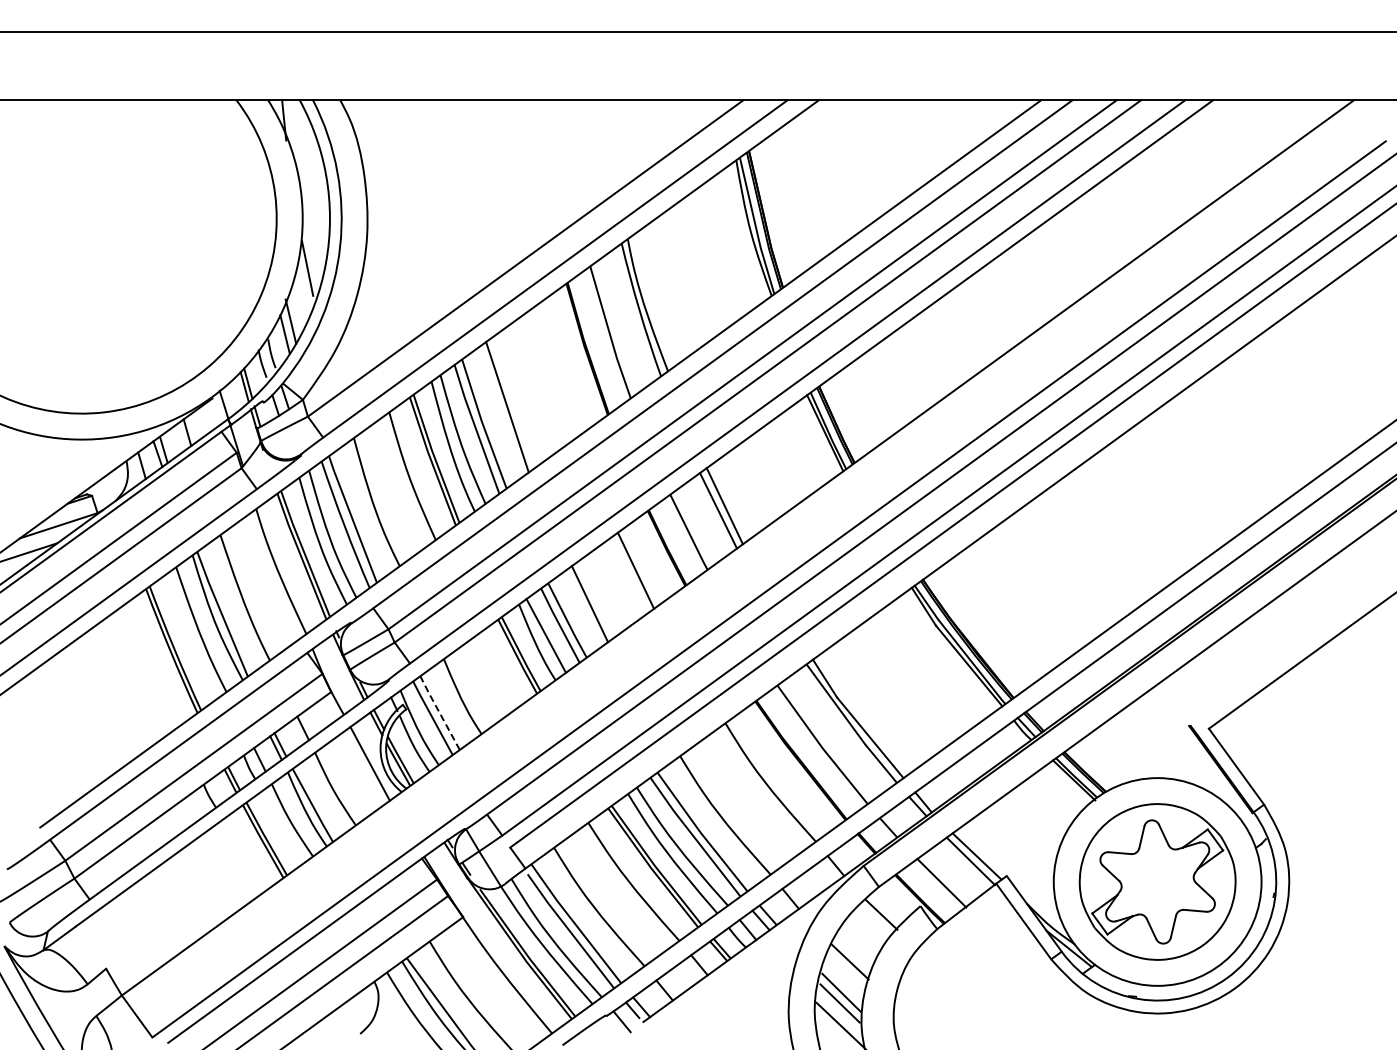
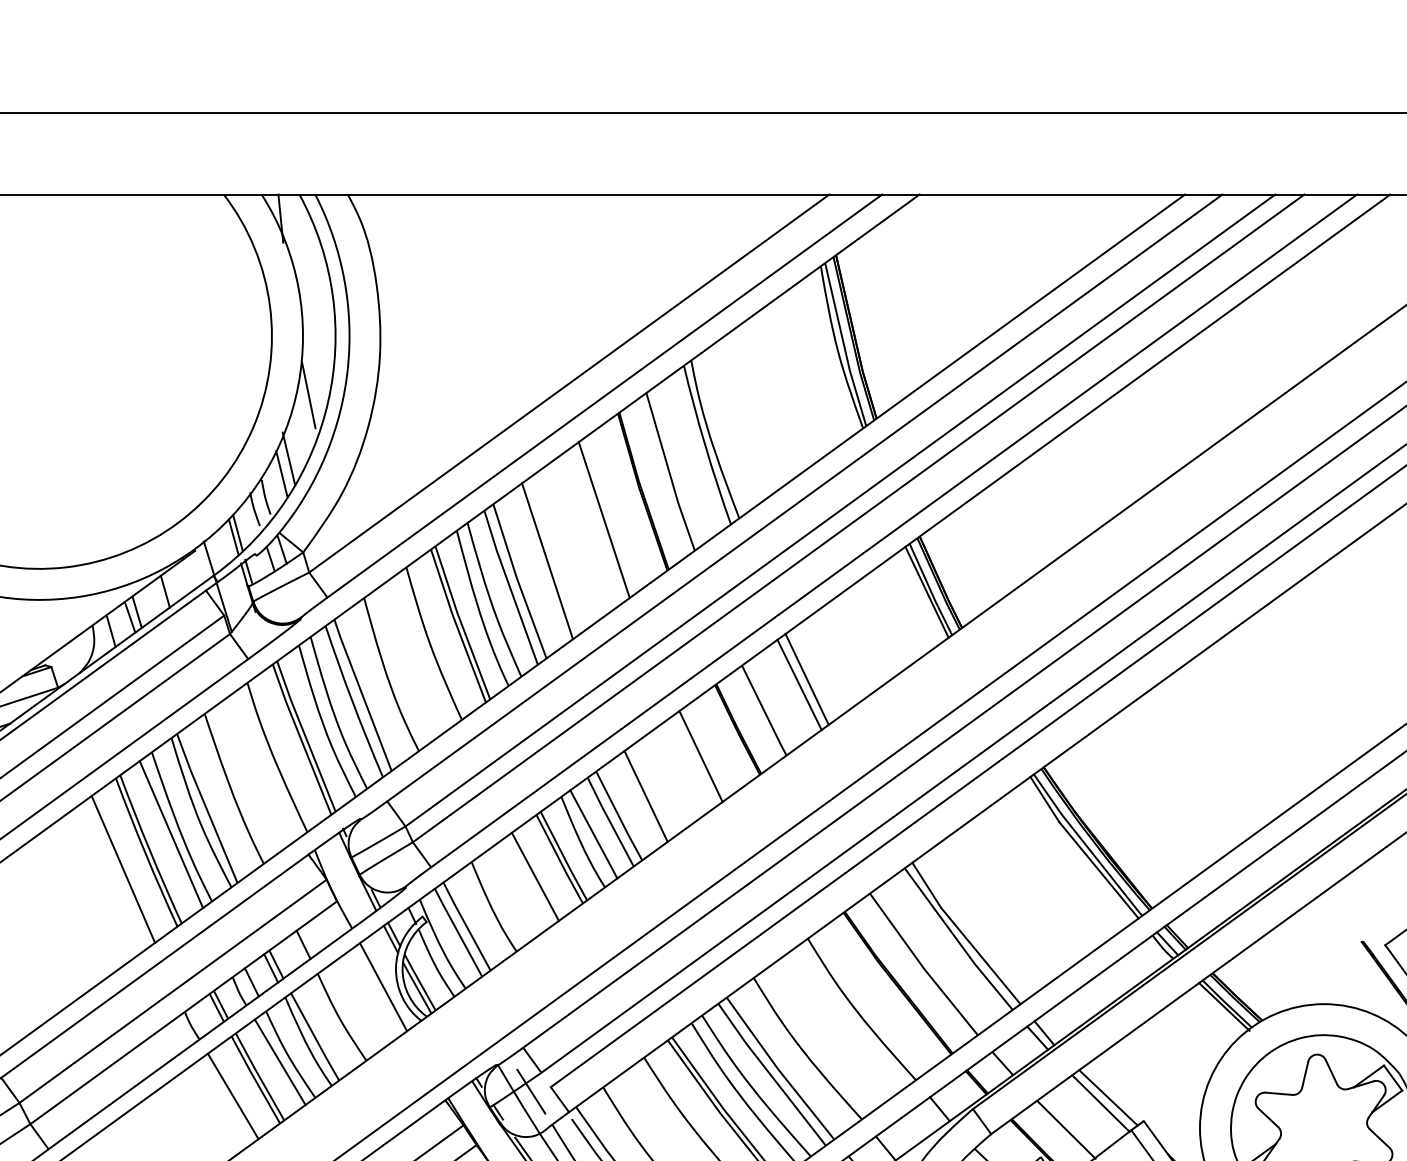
line: (554, 372) -> (603, 519), added
line: (192, 635) -> (171, 833), added
line: (151, 664) -> (122, 868), added
line: (497, 671) -> (535, 876), added
line: (439, 712) -> (466, 925), dashed -> solid
line: (283, 826) -> (280, 1061), added
line: (493, 851) -> (530, 1091), added
line: (244, 855) -> (233, 1096), added

